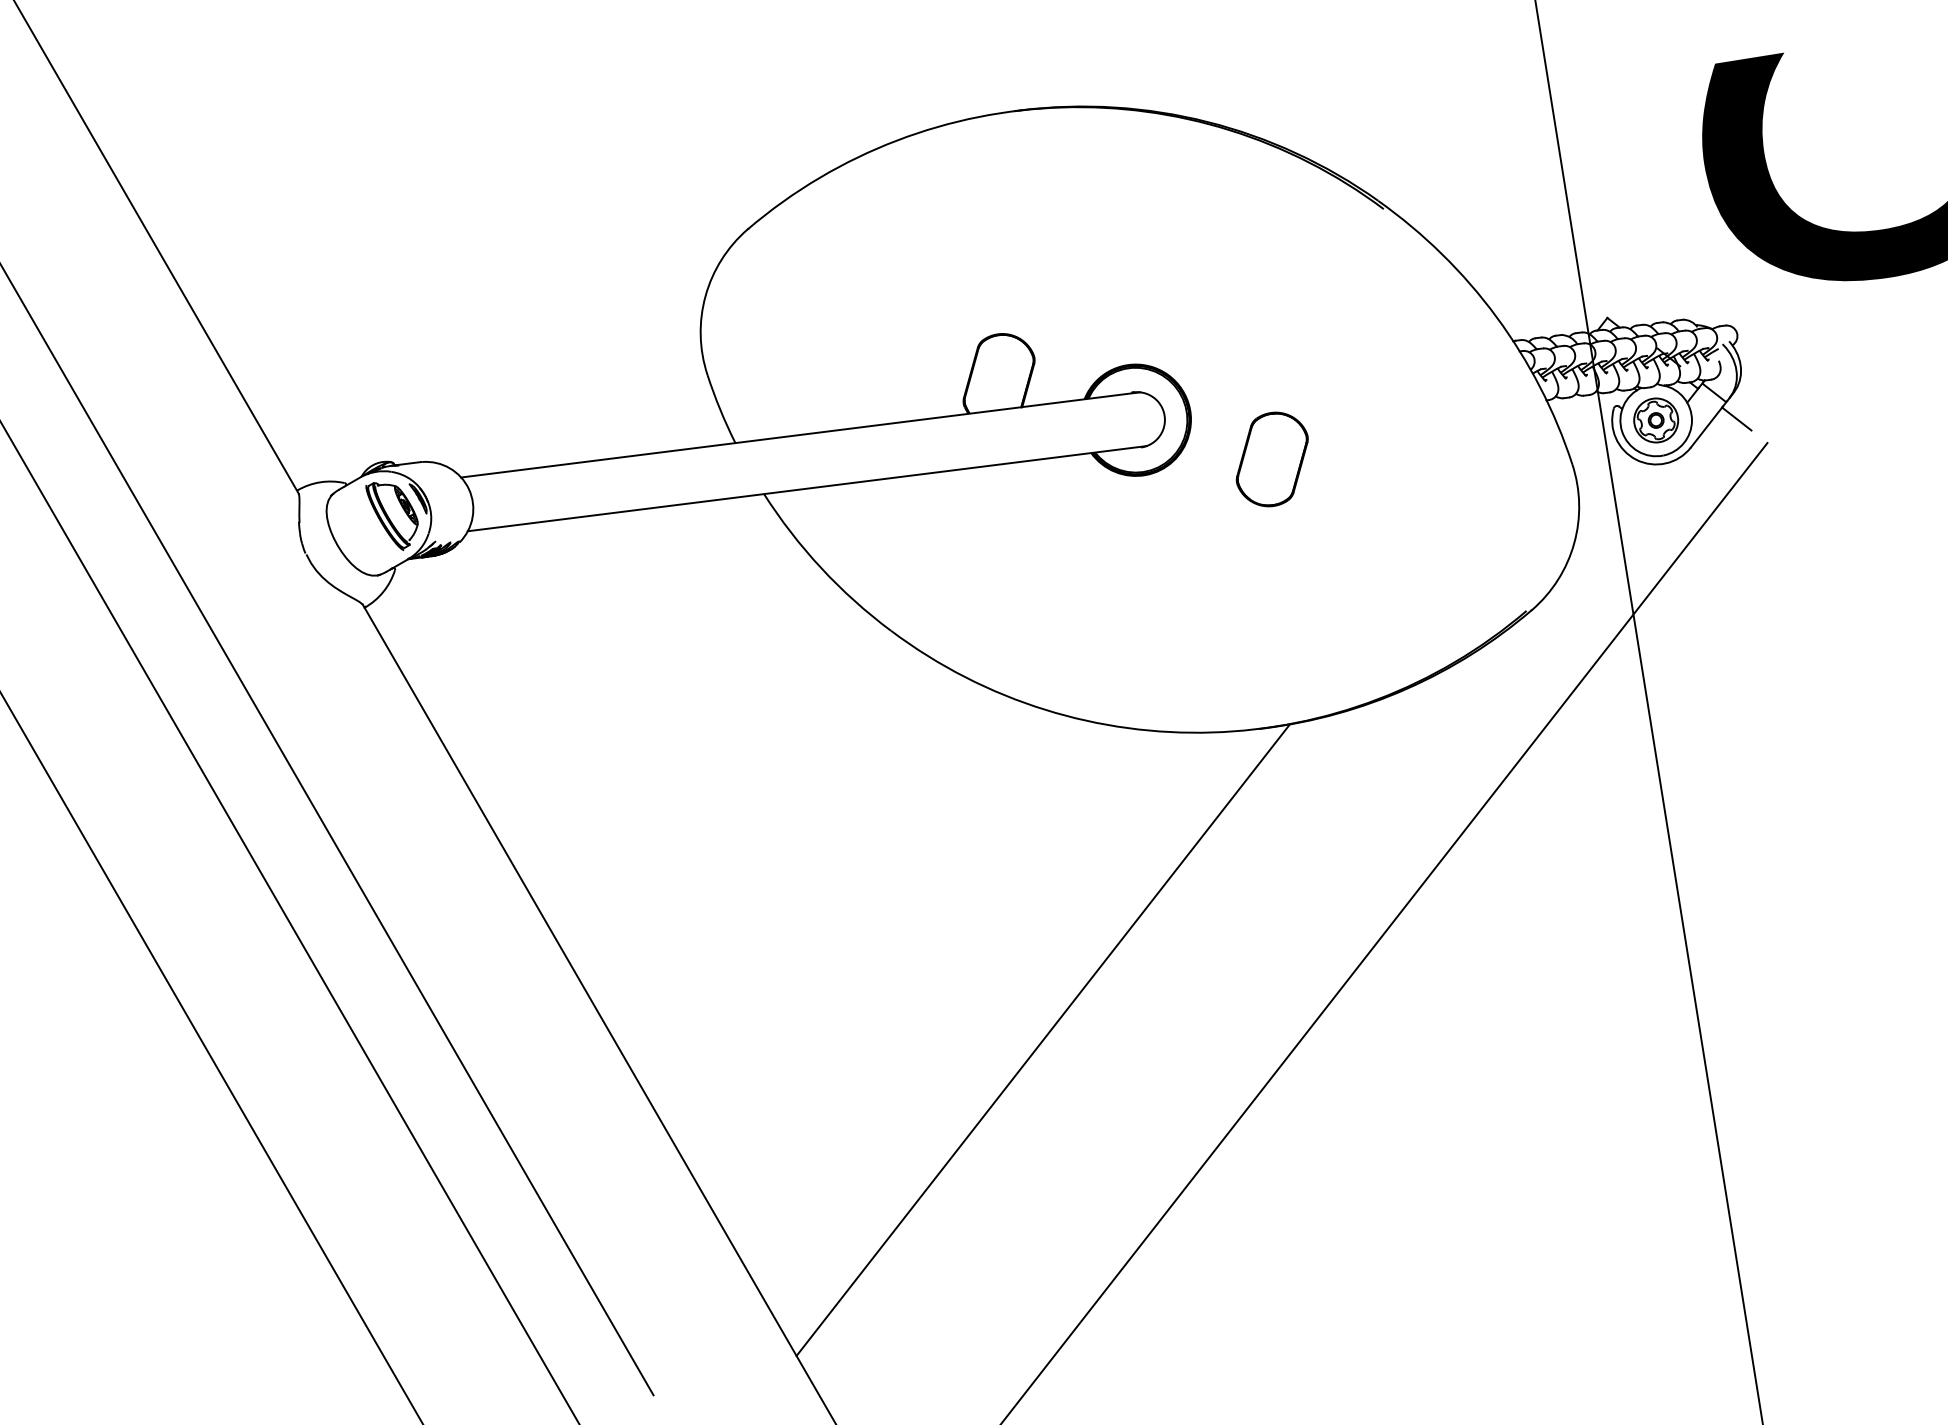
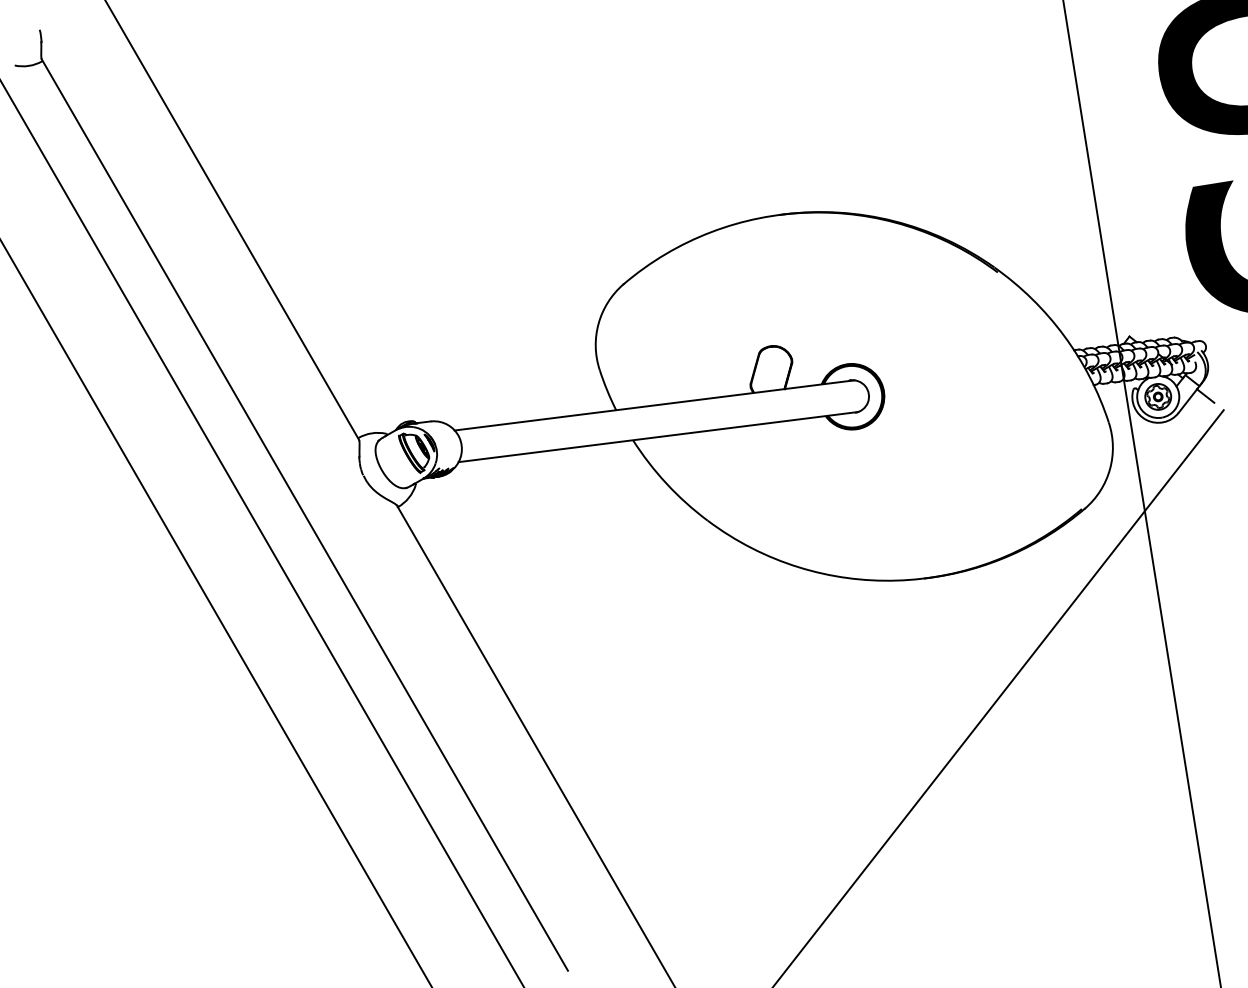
part: (1272, 458) -> (932, 419), removed
line: (1043, 1039) -> (797, 761), removed

